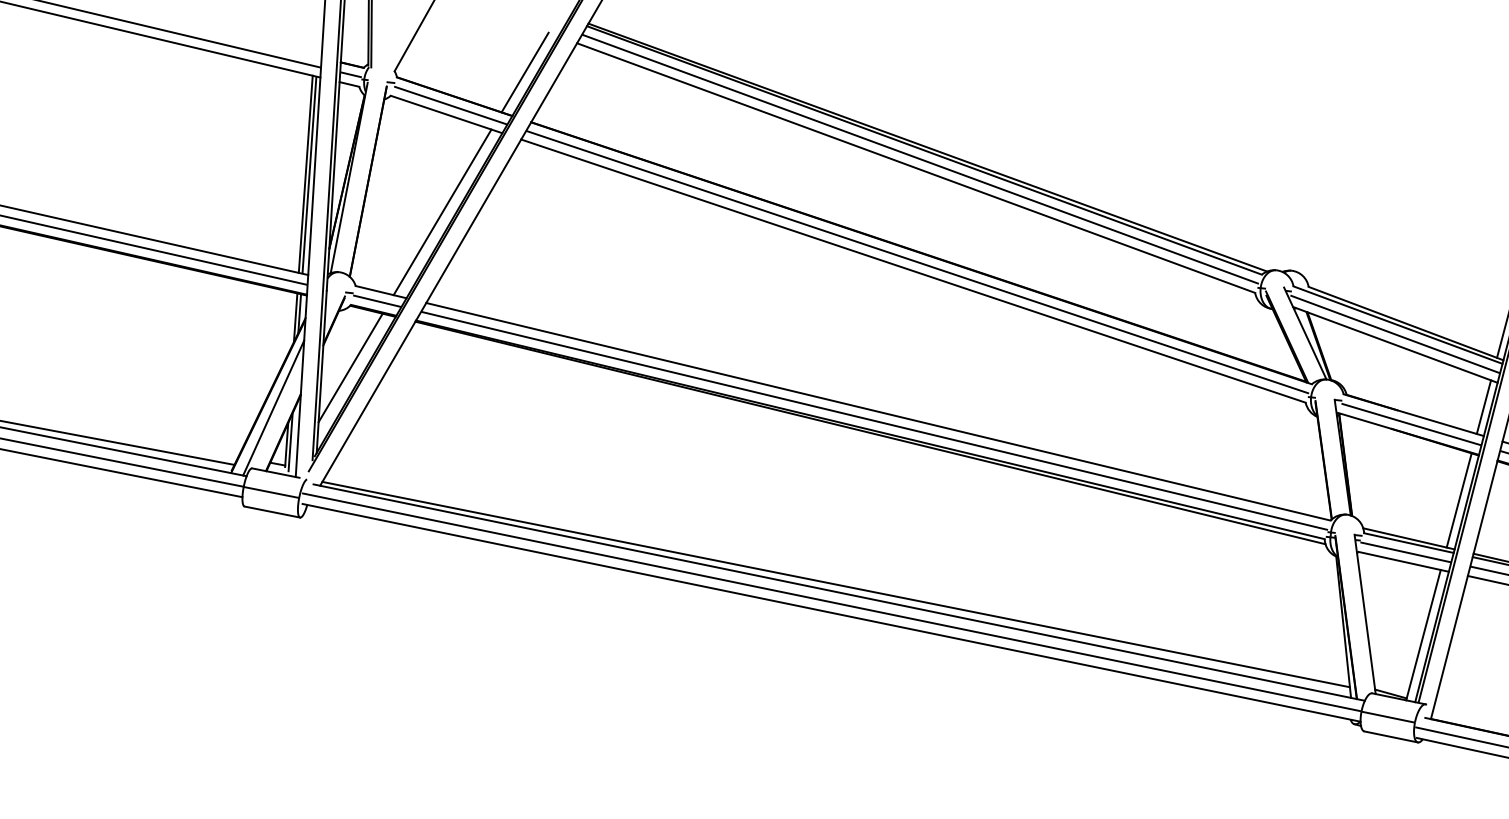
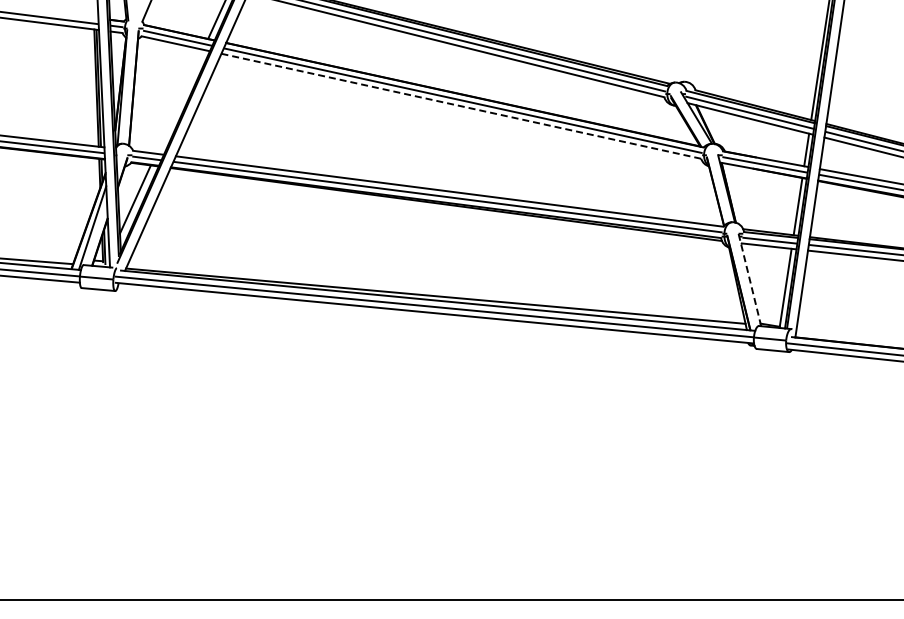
line: (442, 211) -> (179, 101), removed
line: (913, 271) -> (461, 106), solid -> dashed
line: (1364, 613) -> (749, 279), solid -> dashed

